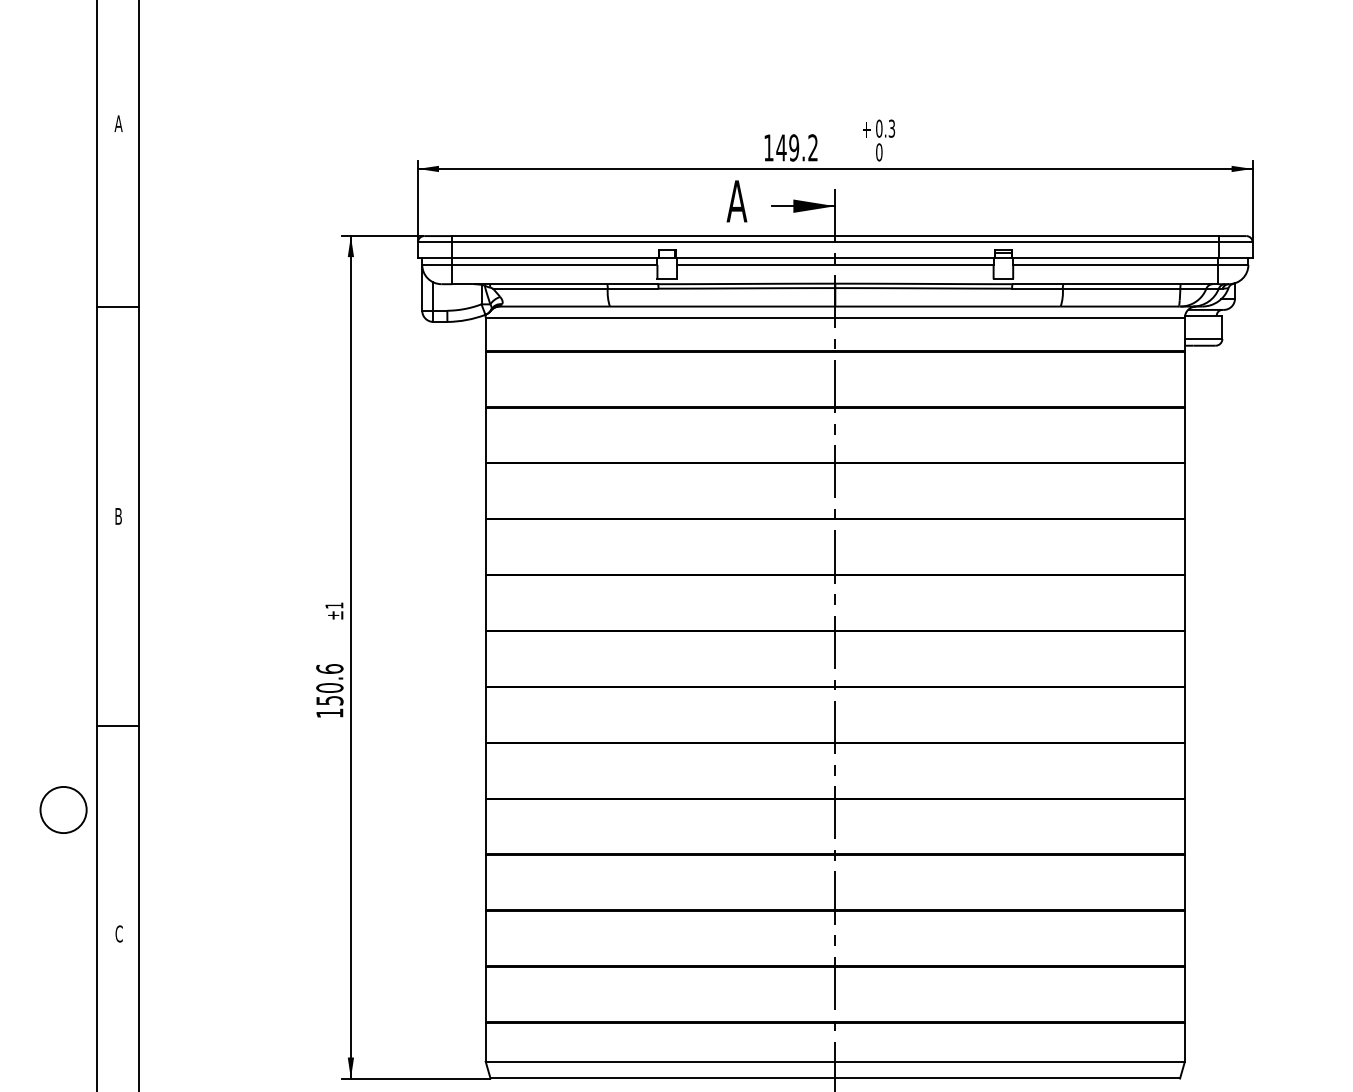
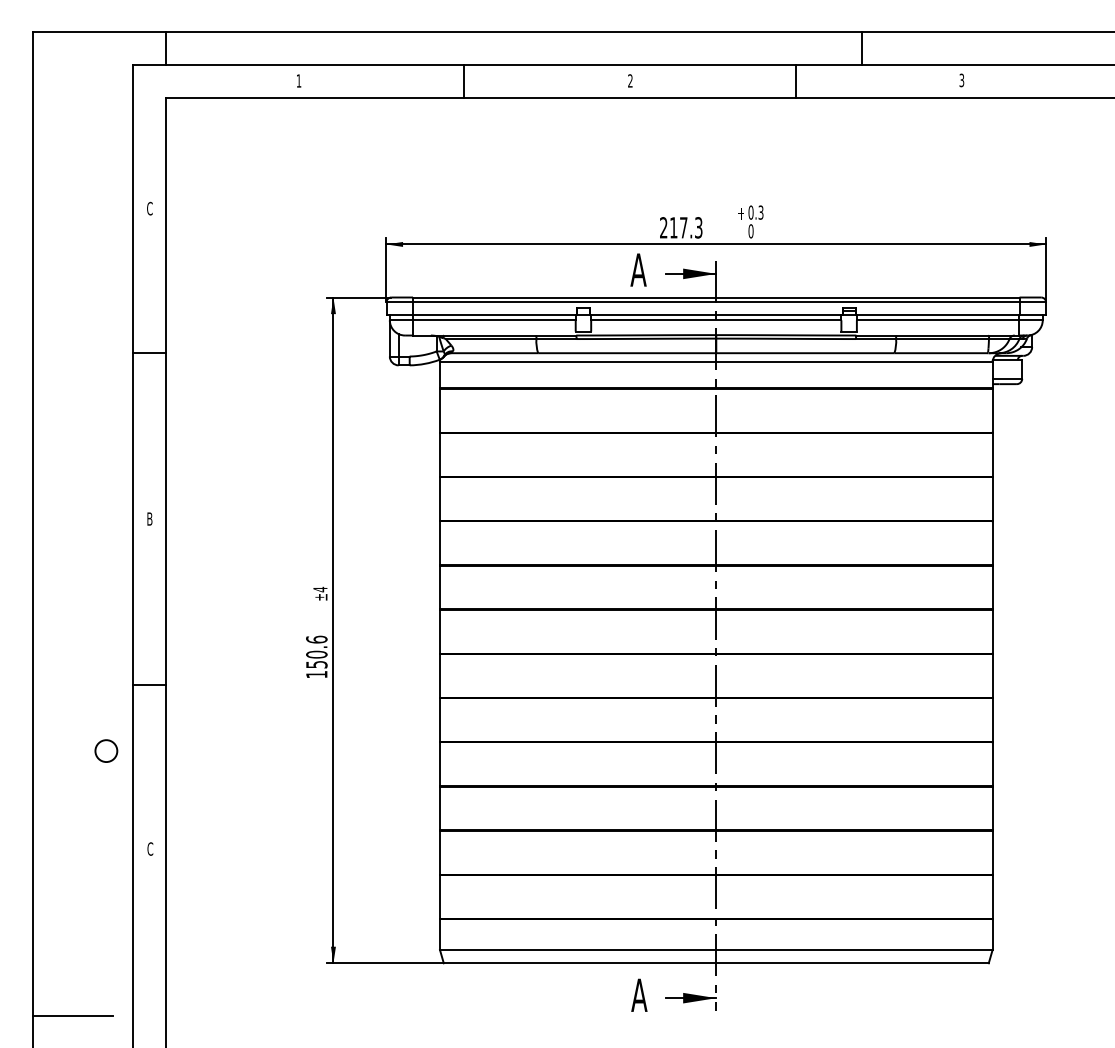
text: (118, 123) -> (149, 208), A -> C
text: (791, 147) -> (681, 227), 149.2 -> 217.3
text: (334, 605) -> (320, 589), ±1 -> ±4
circle: (63, 809) -> (106, 750), size x0.6

